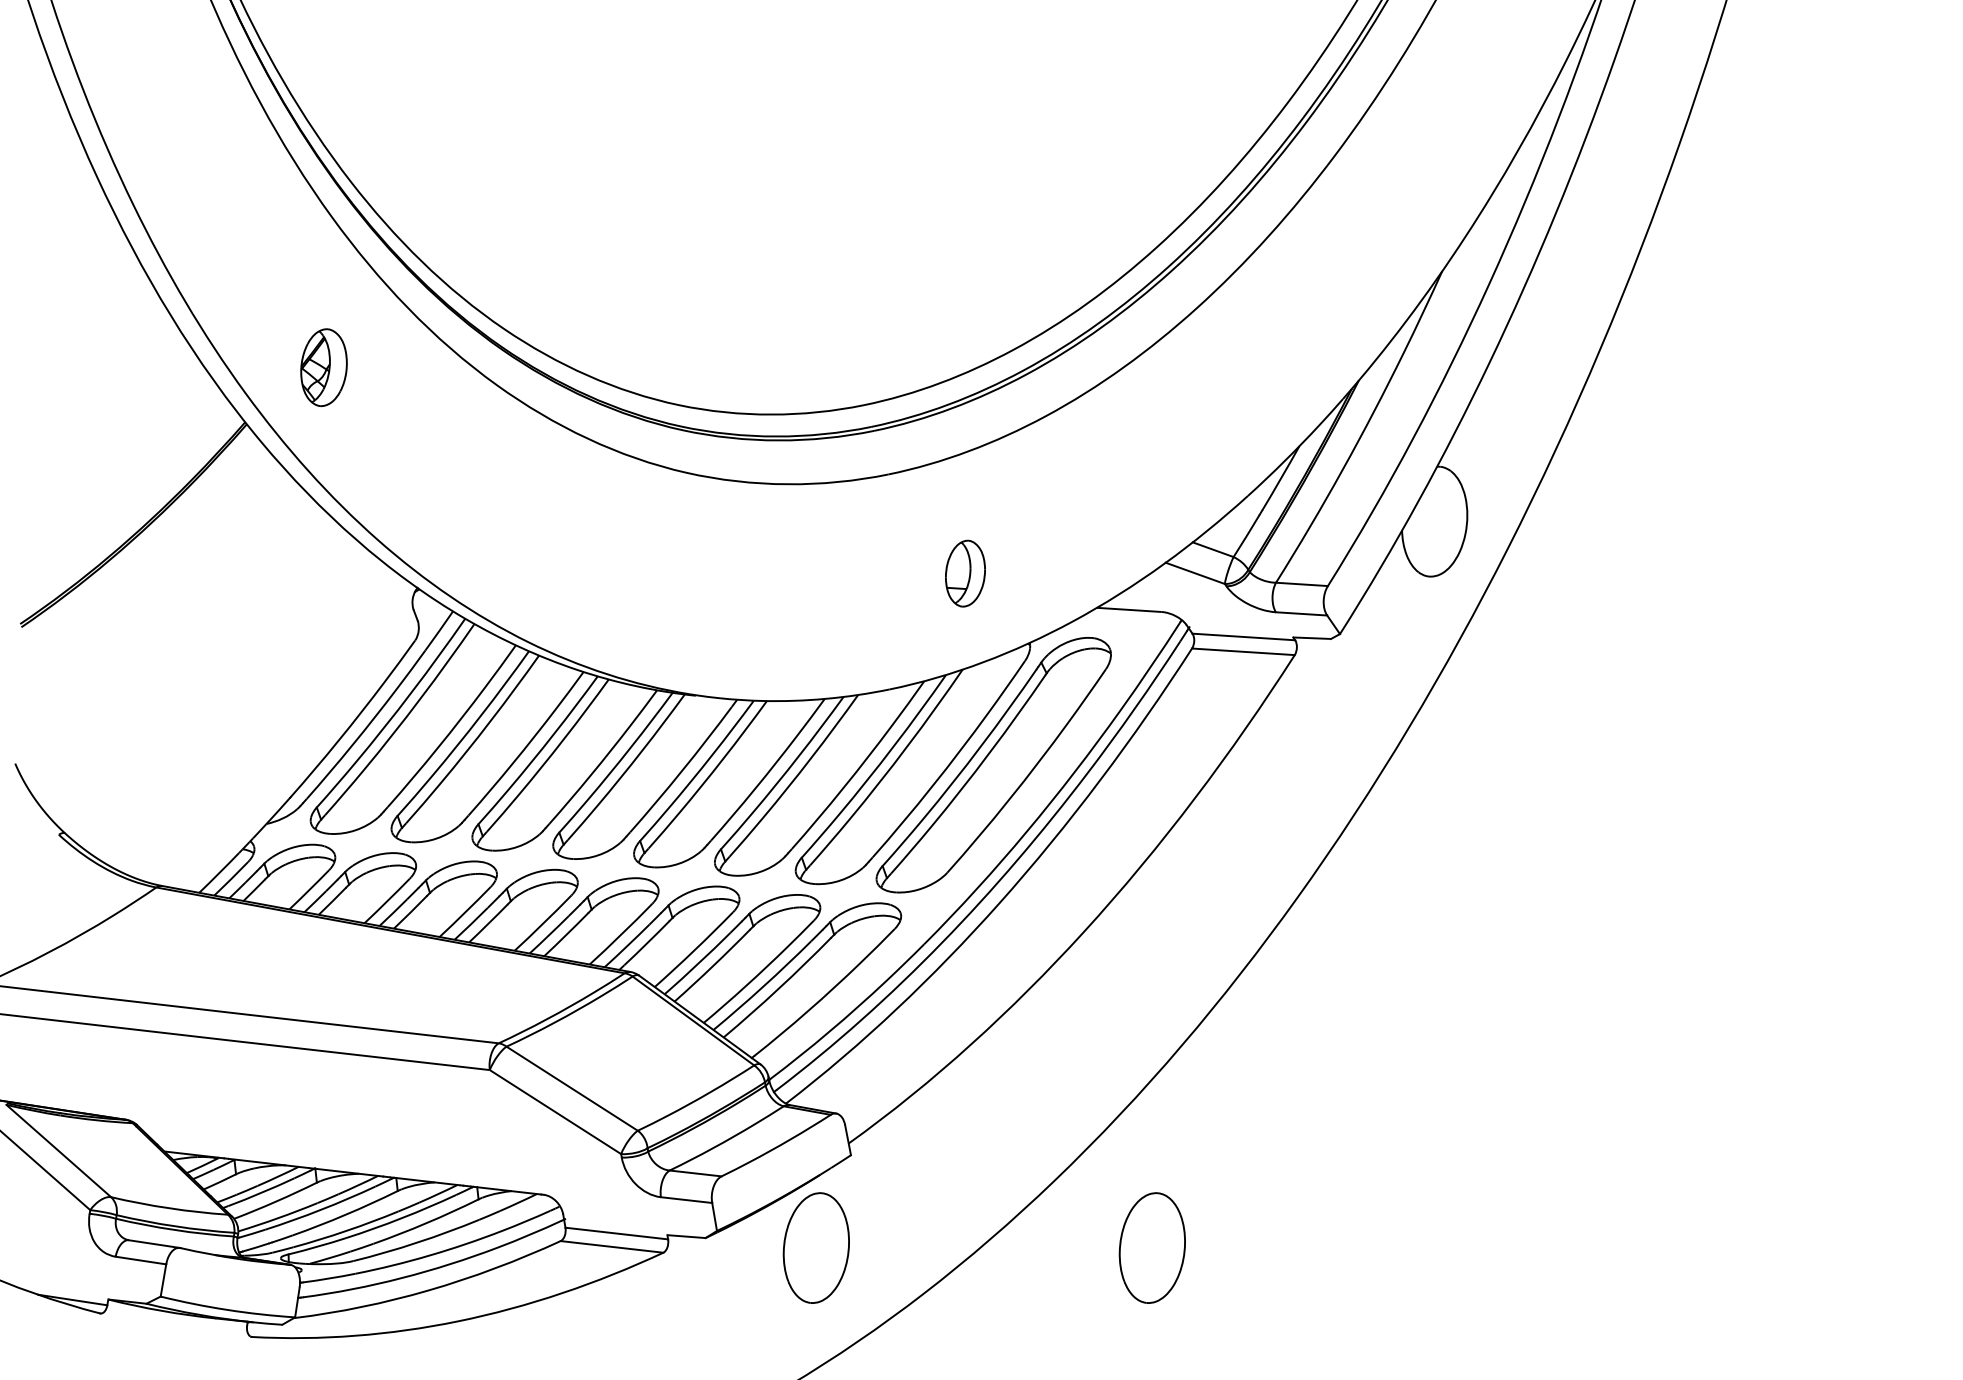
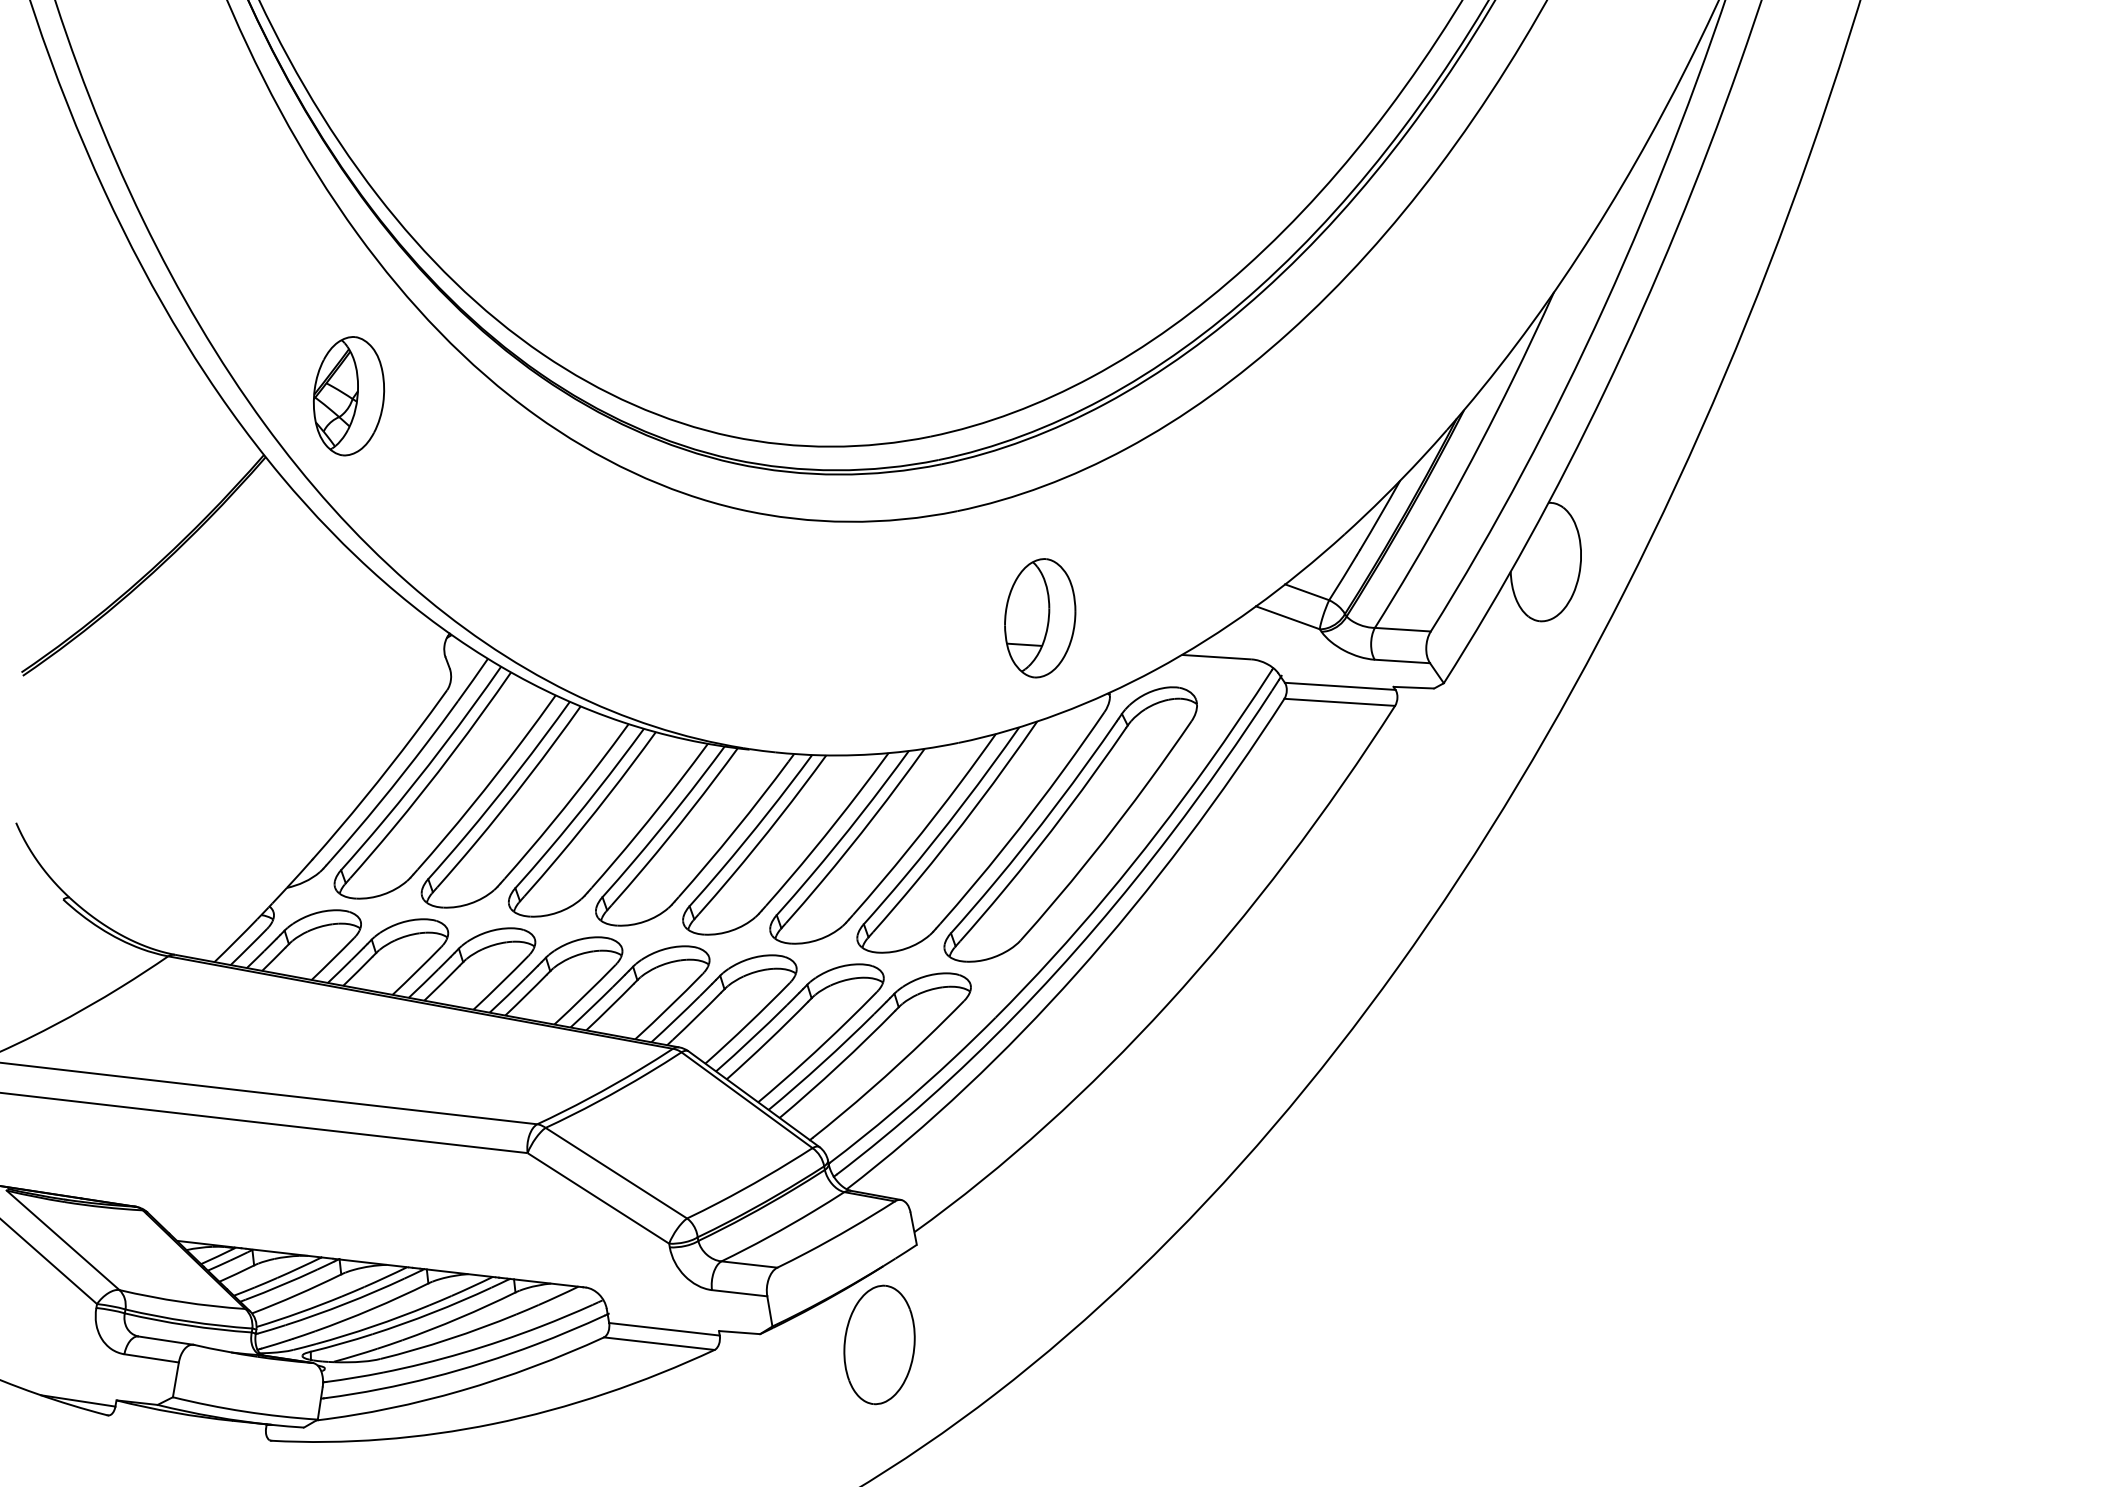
part: (323, 367) -> (348, 395), size x1.43
part: (965, 573) -> (1040, 617), size x1.67
part: (1151, 1247) -> (1240, 1344), removed

